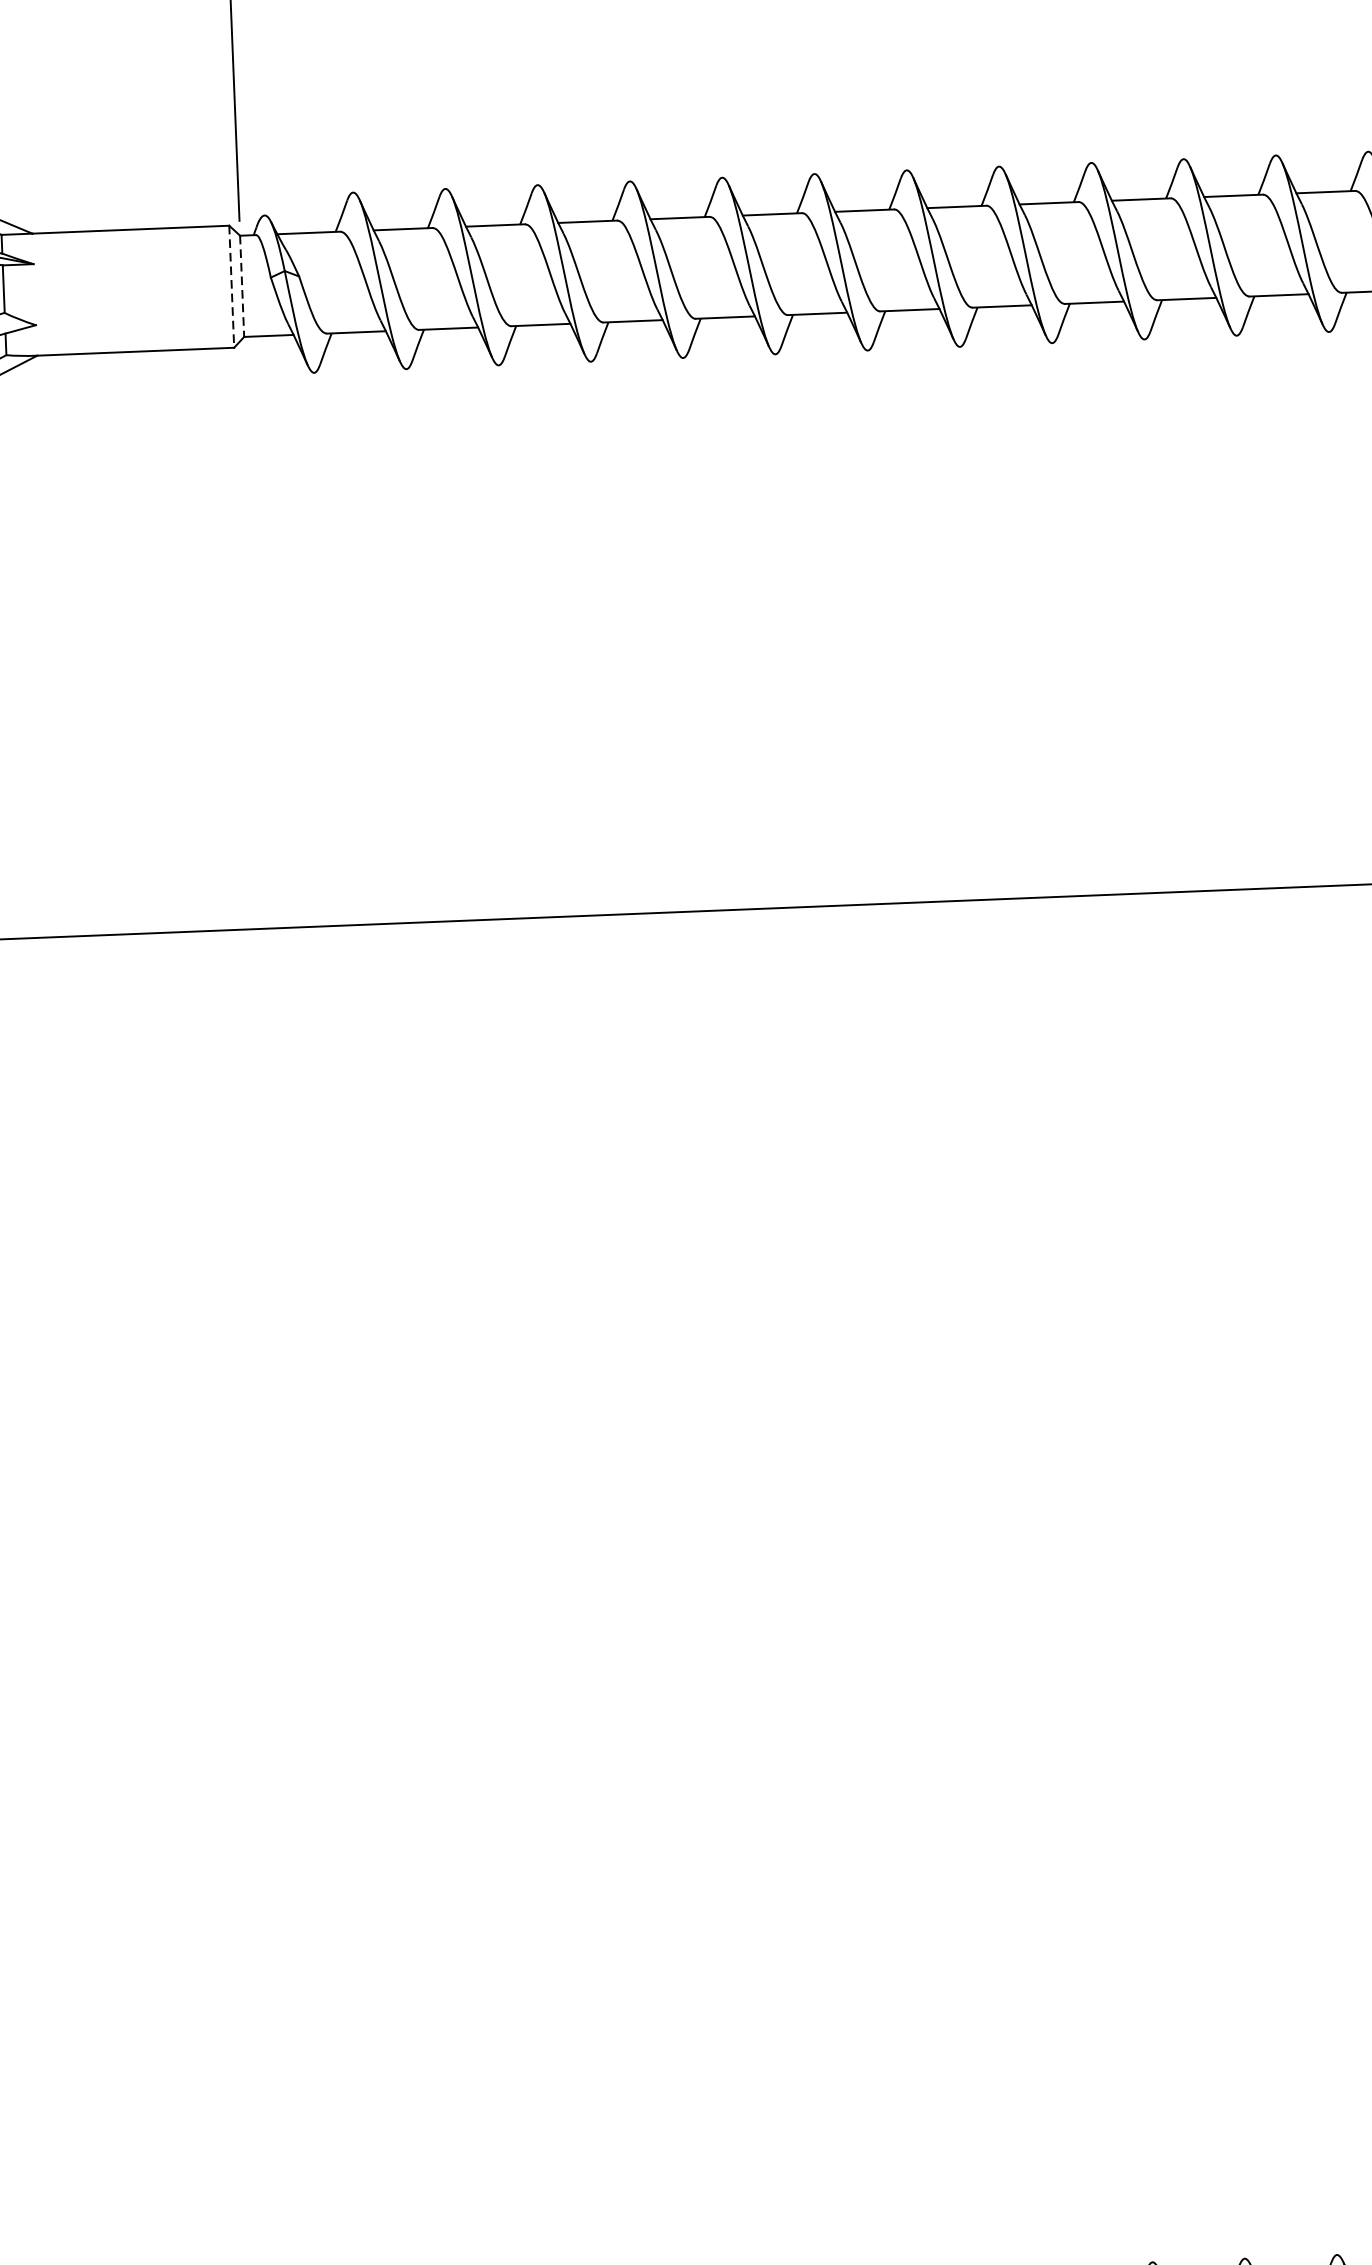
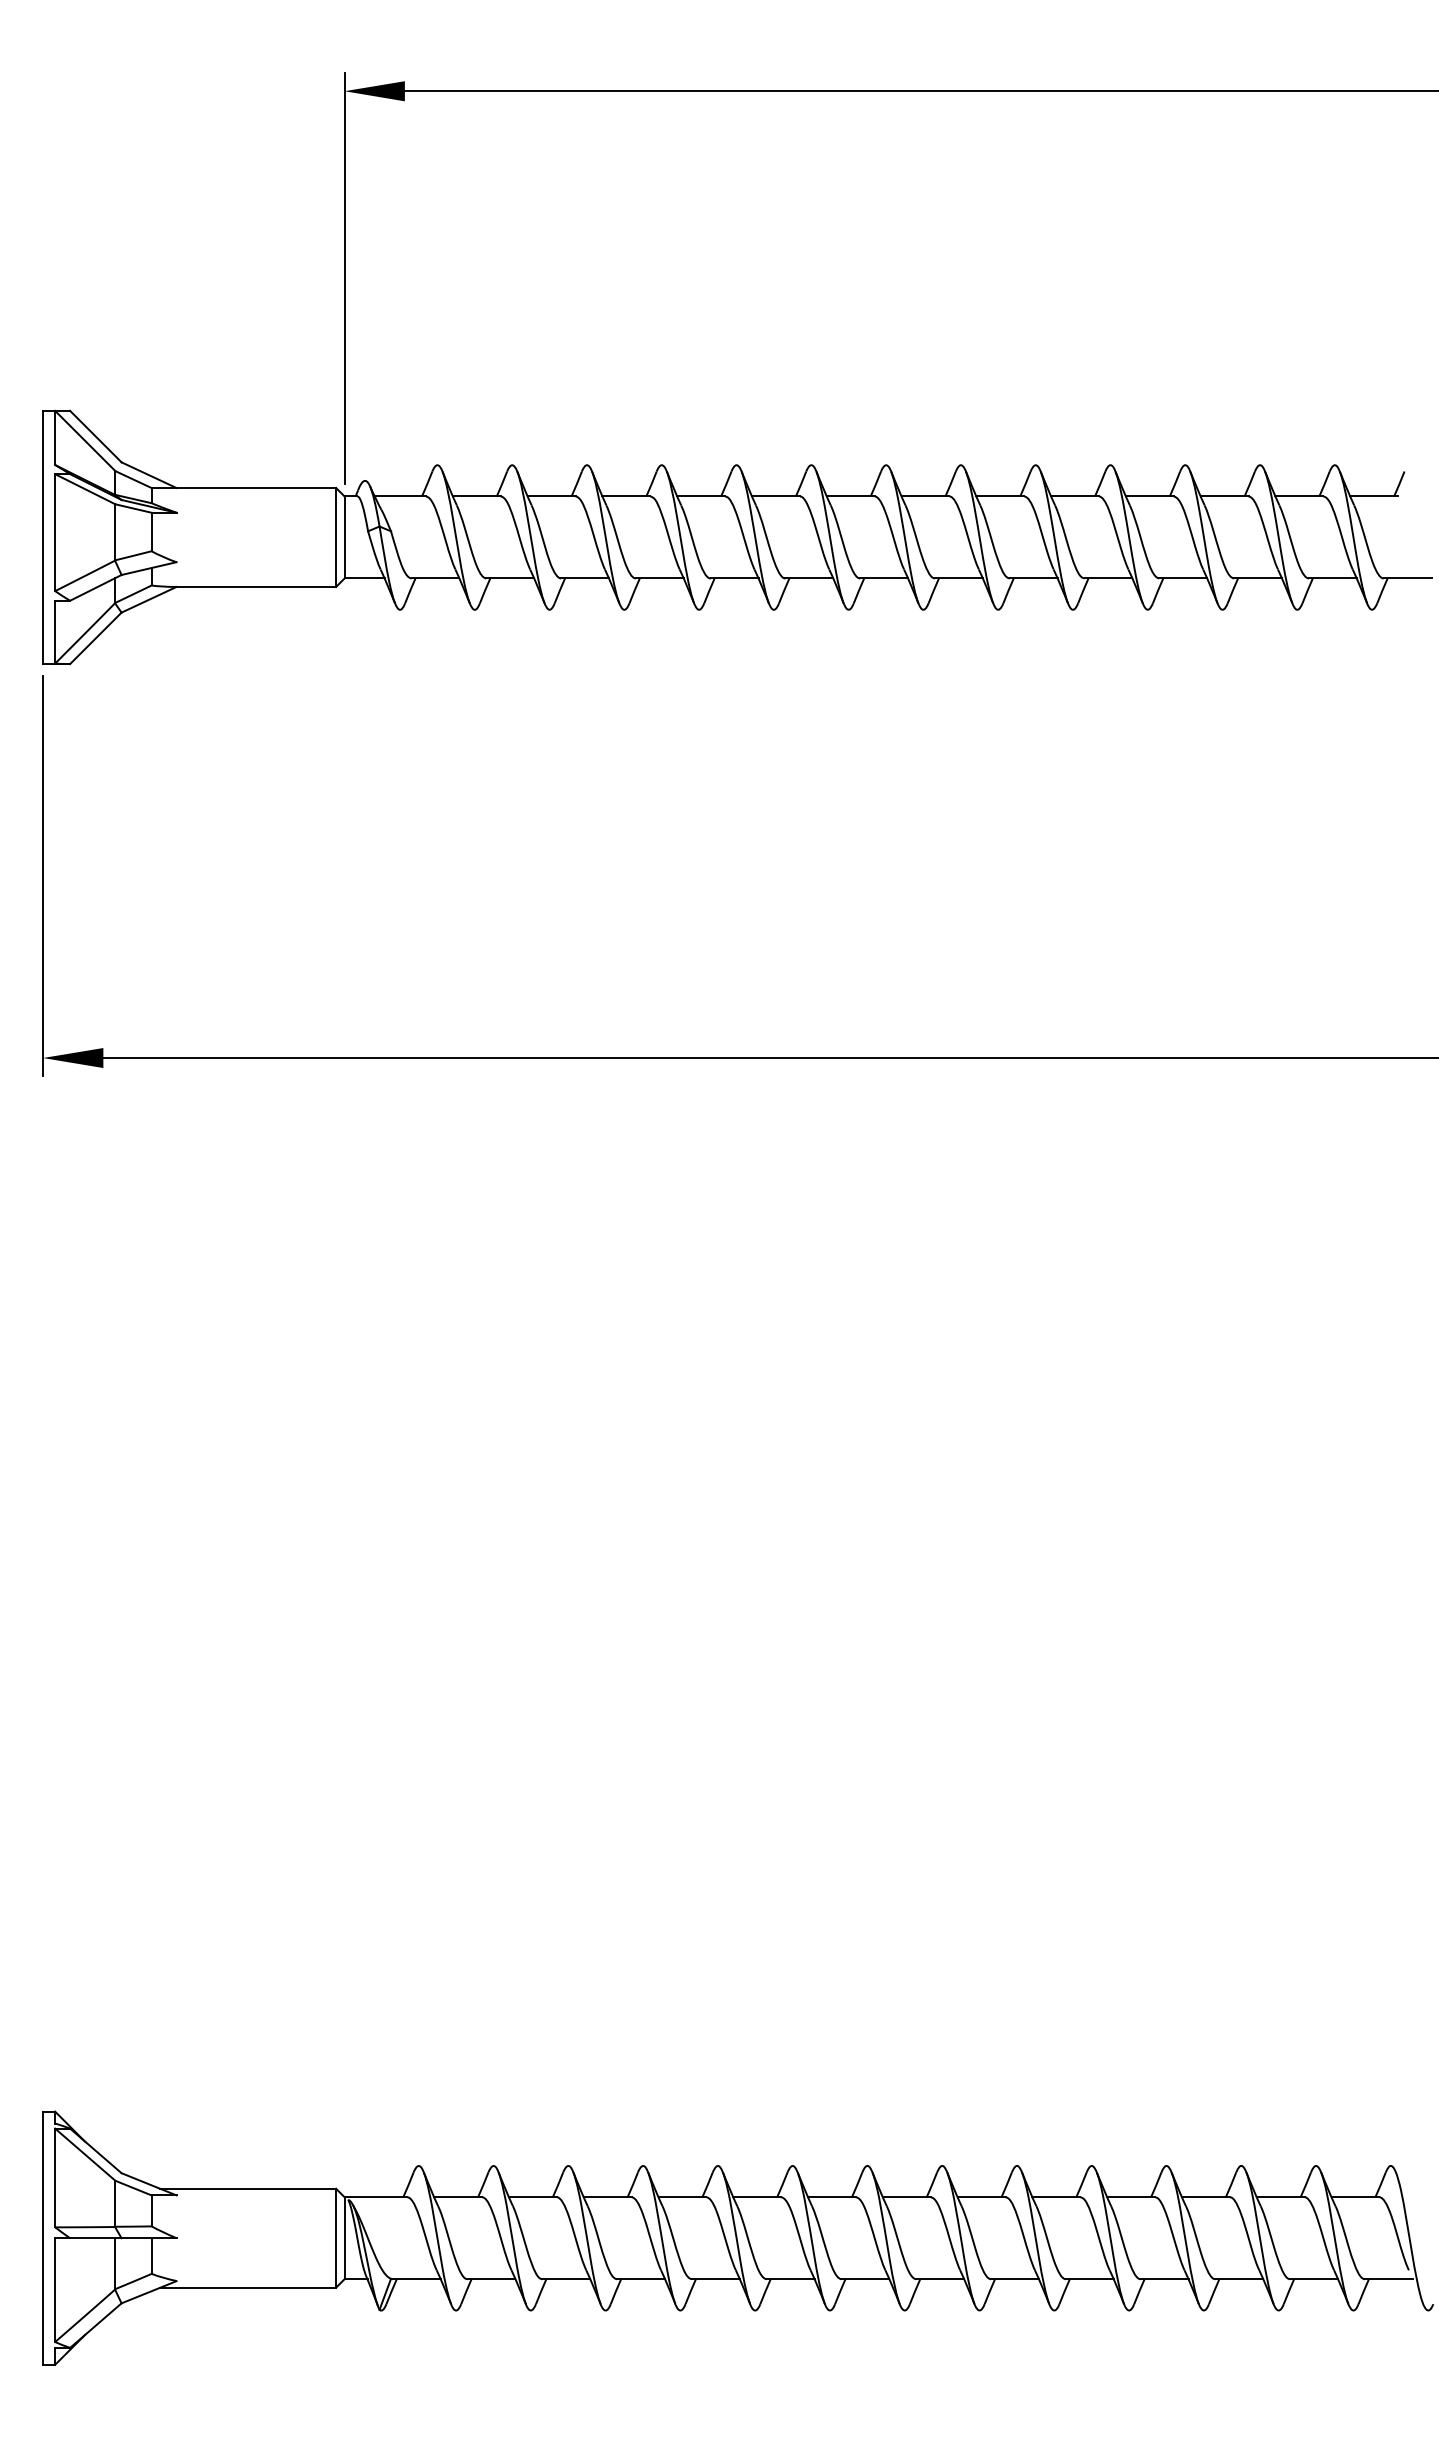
line: (232, 286) -> (336, 537), dashed -> solid
line: (242, 286) -> (344, 537), dashed -> solid

